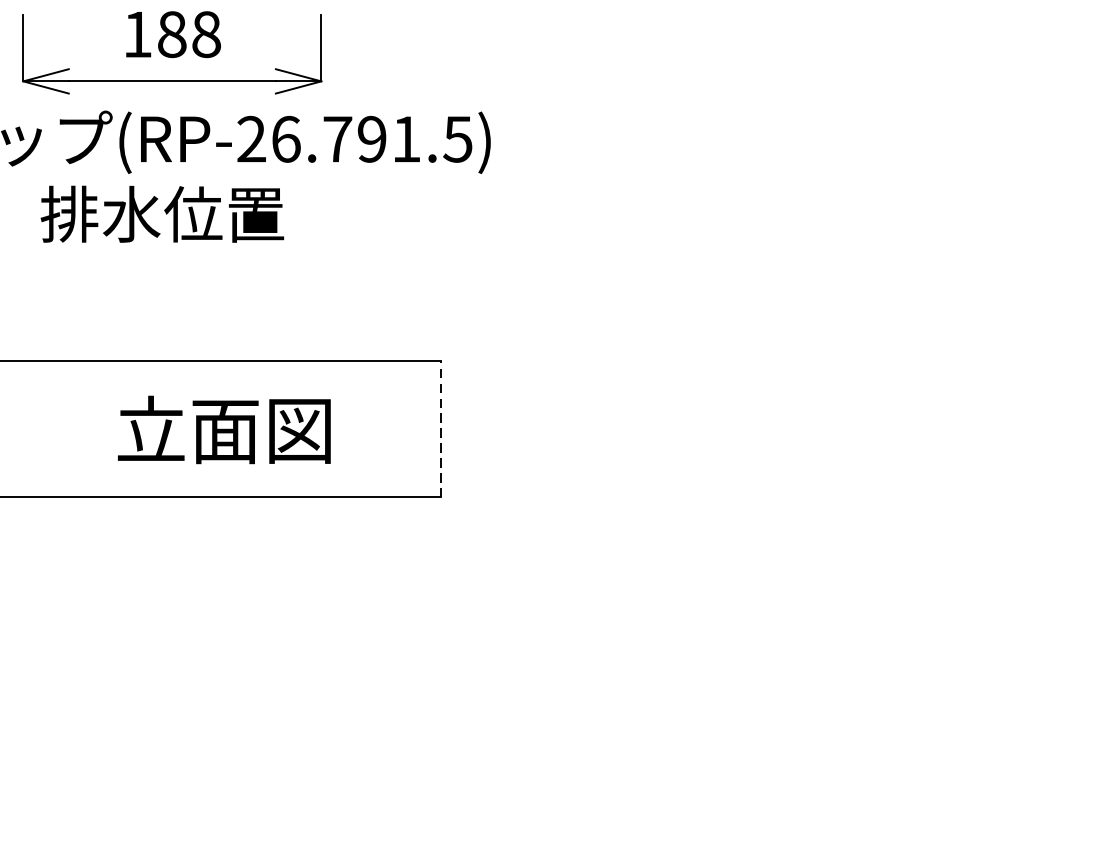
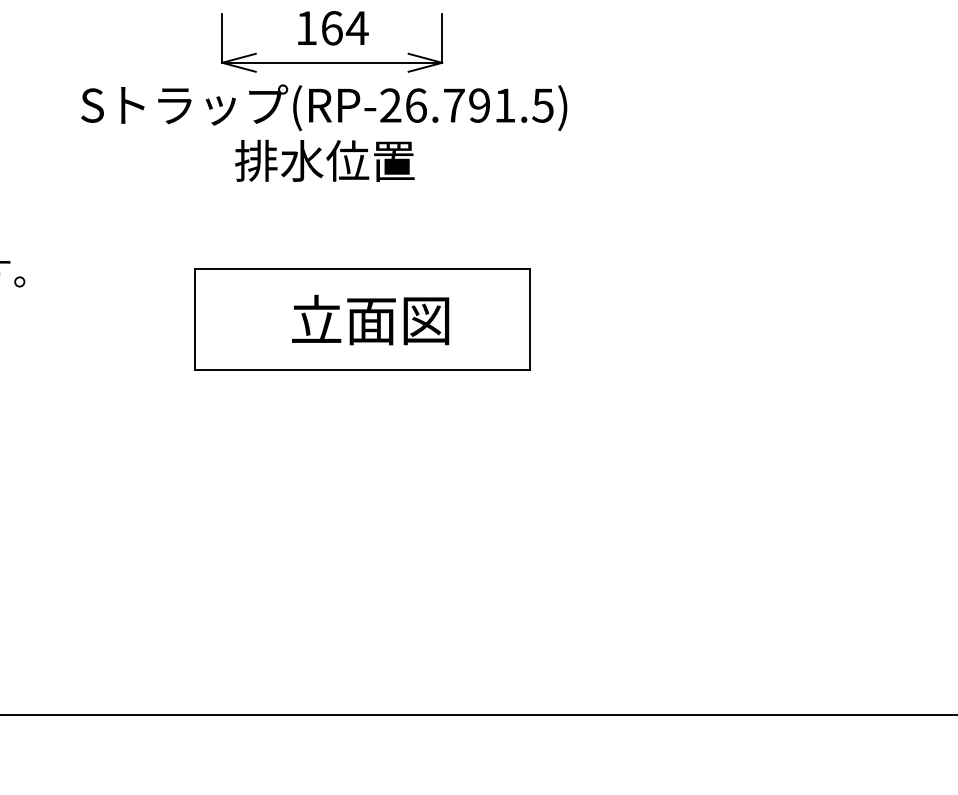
text: (188, 34) -> (344, 28), 188 -> 164
line: (440, 429) -> (530, 319), dashed -> solid

